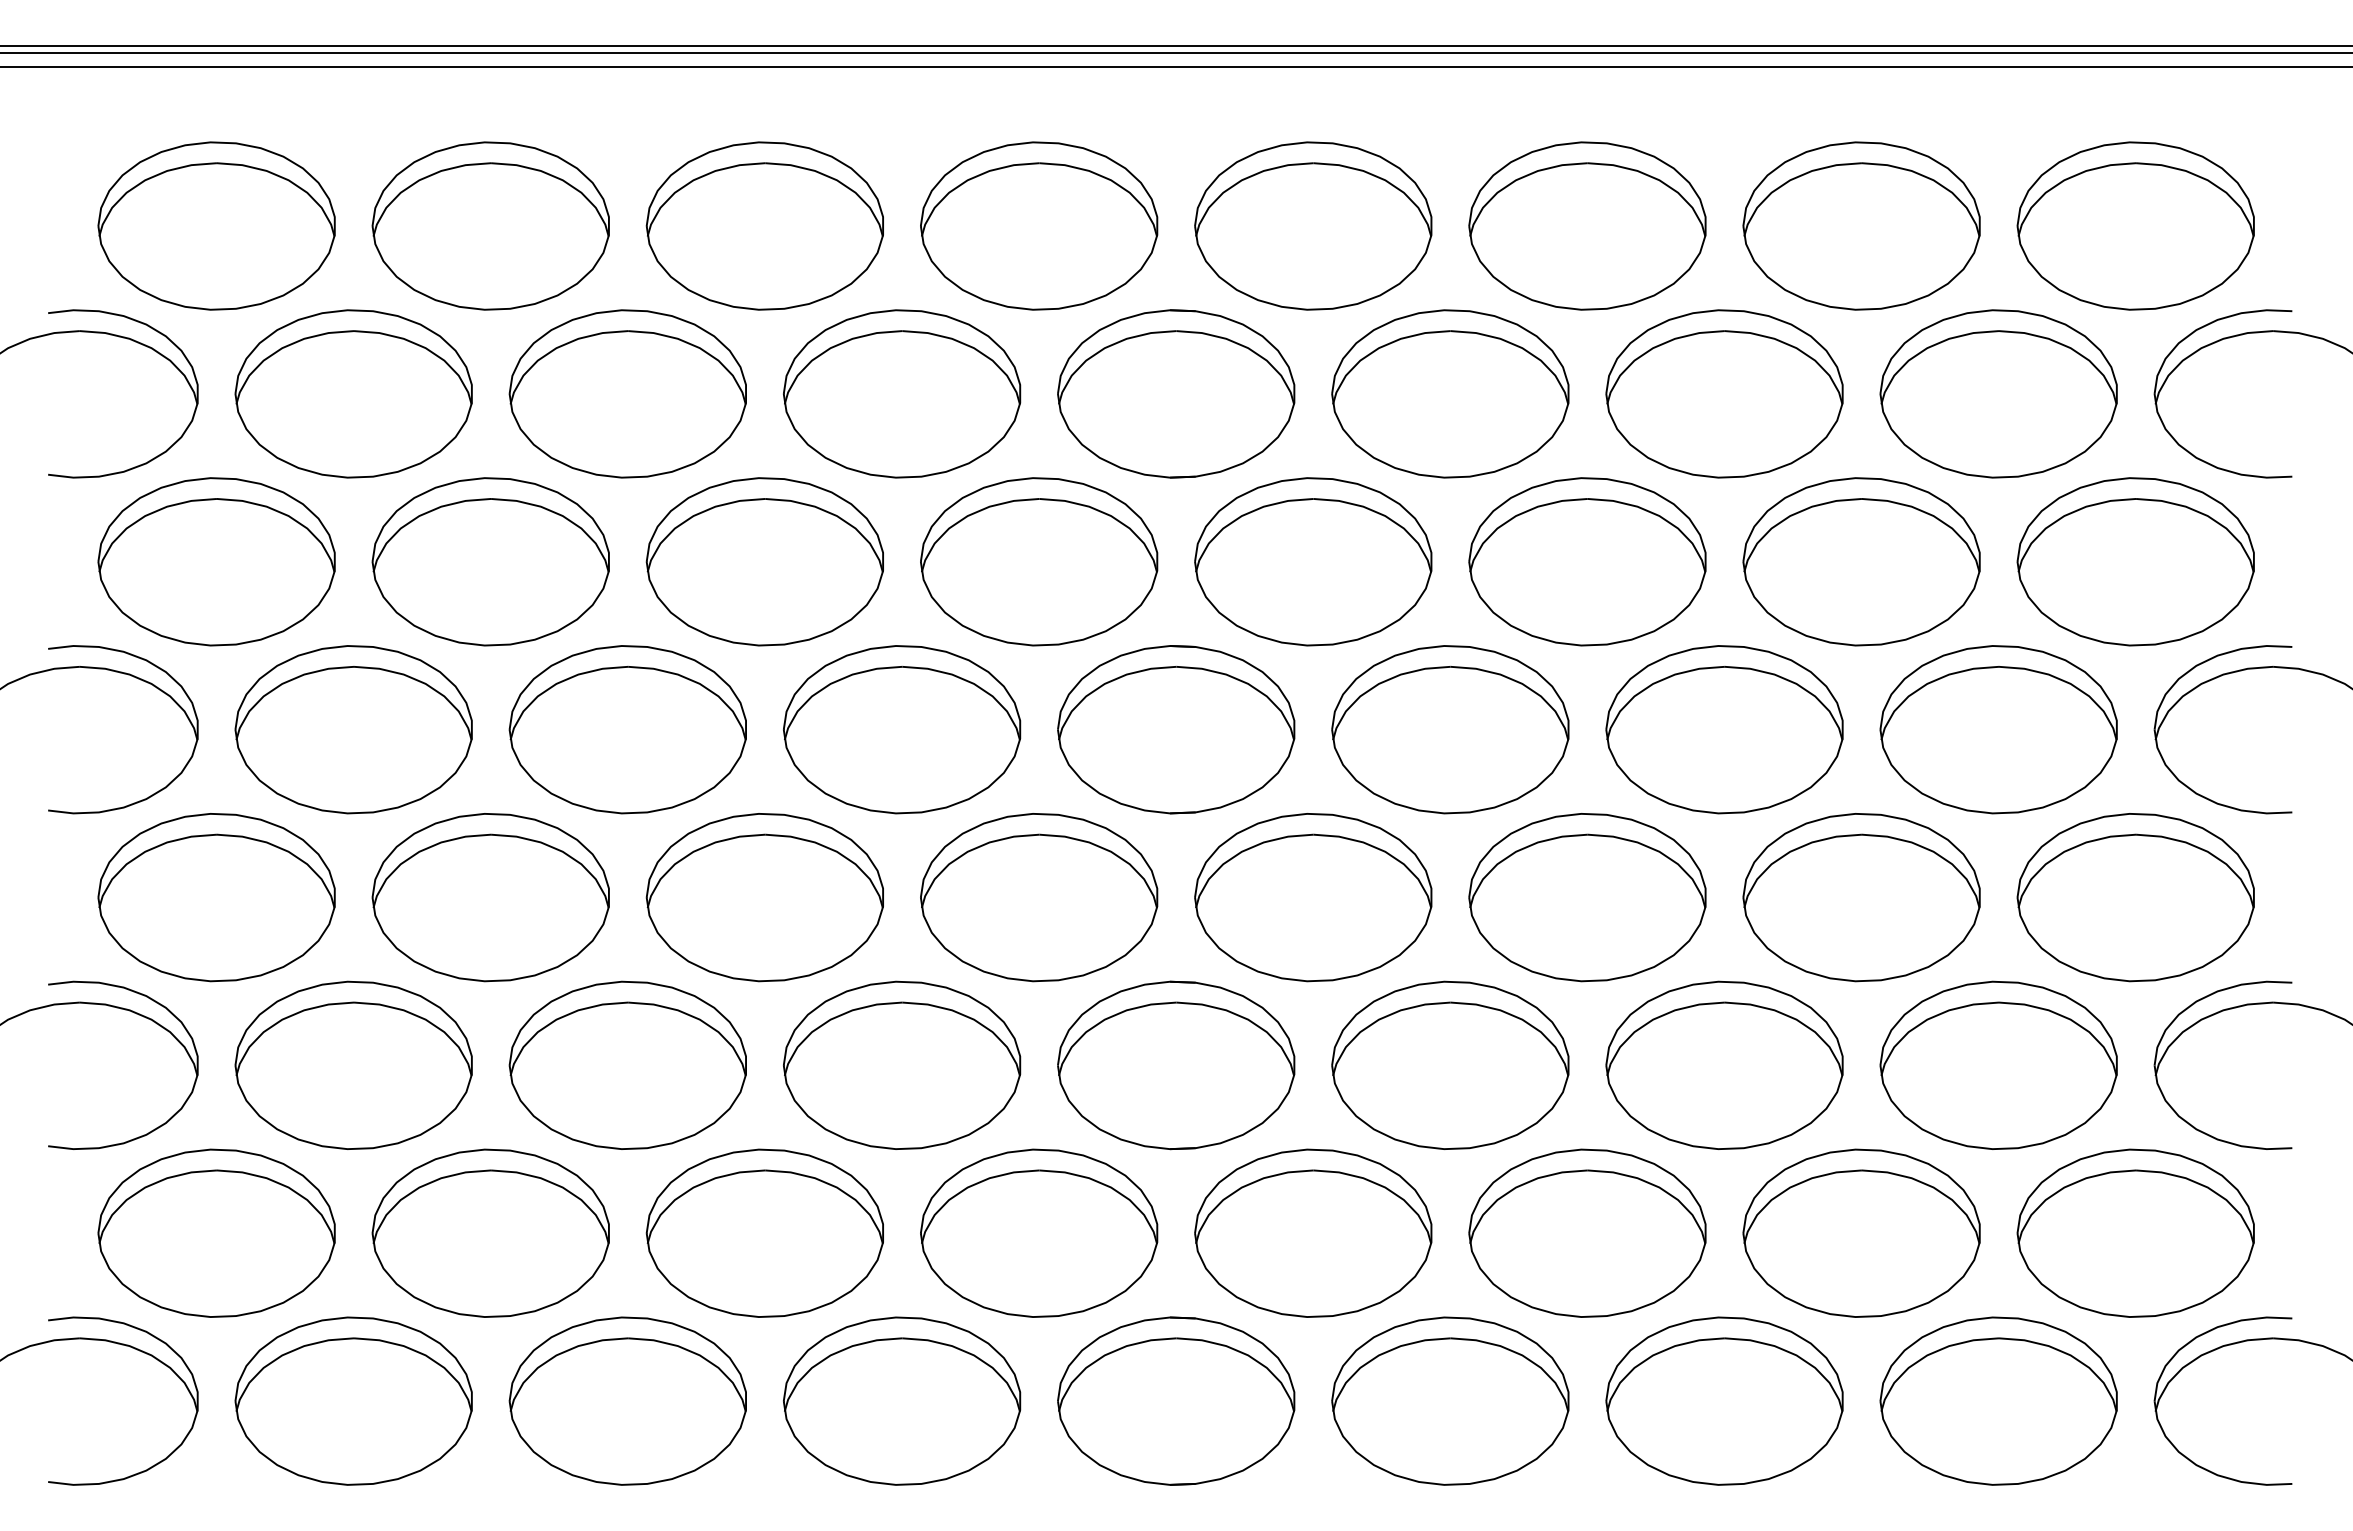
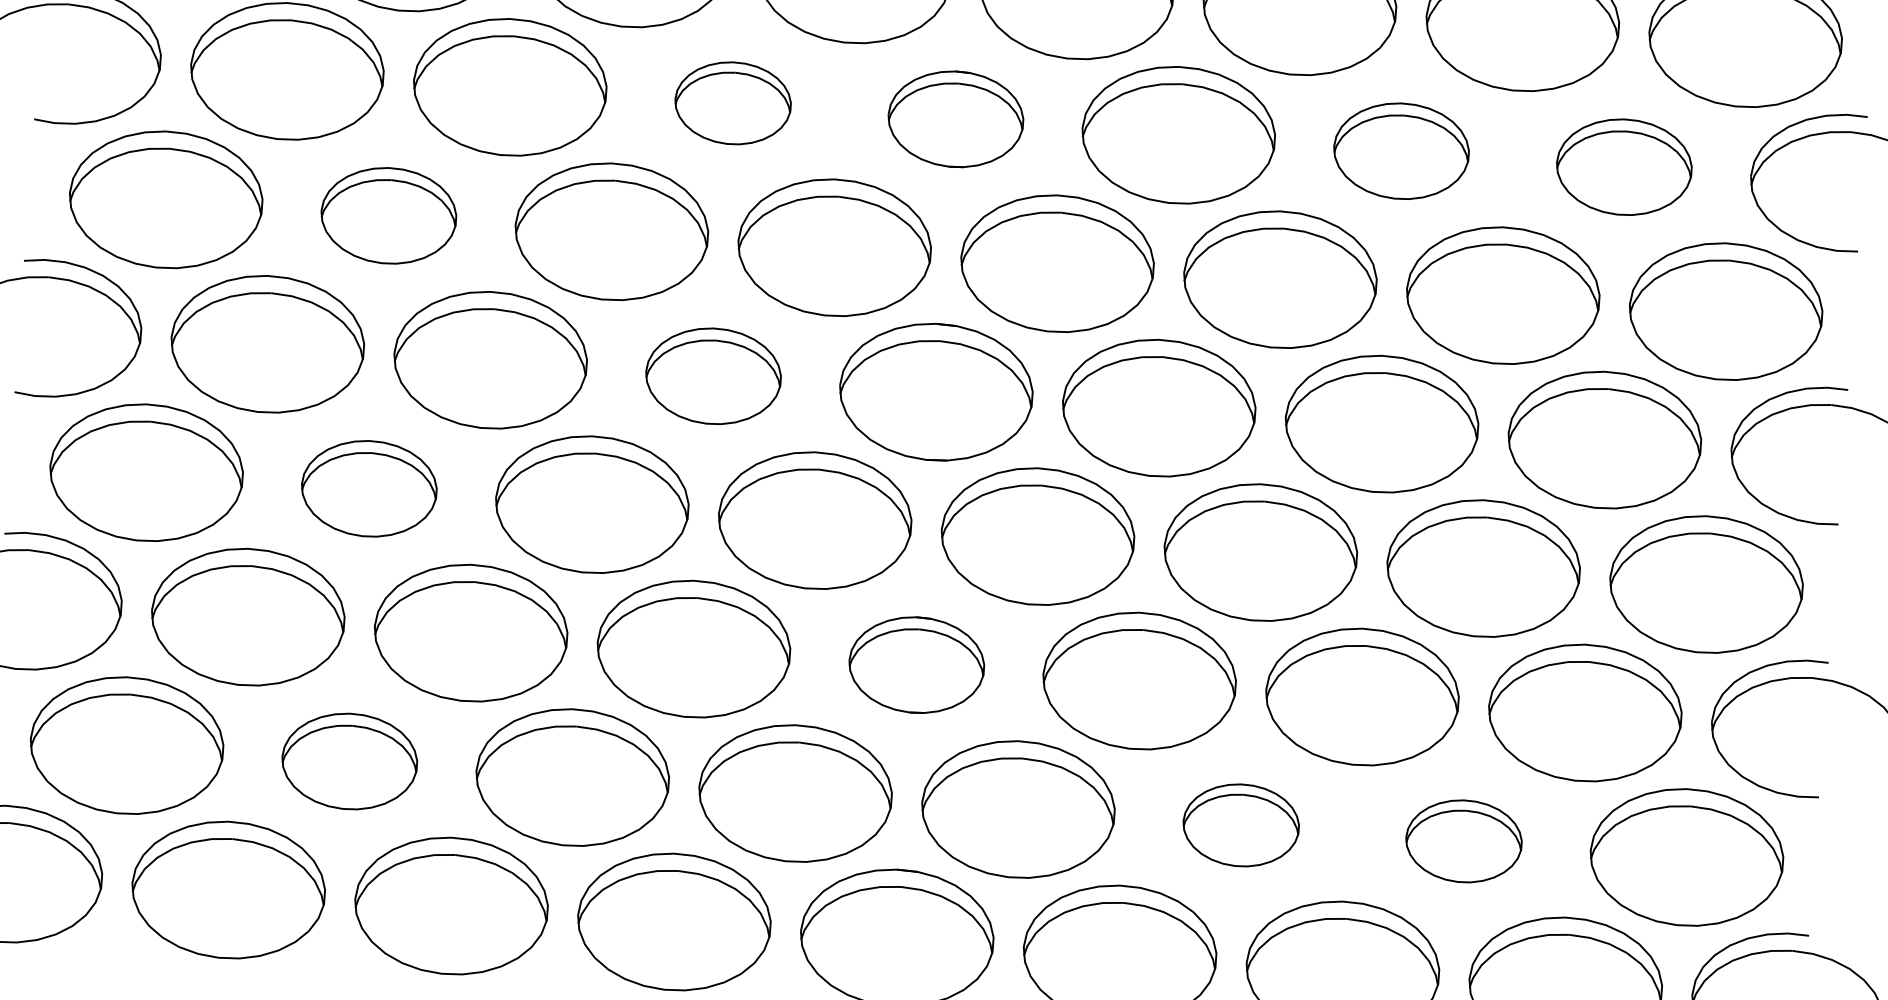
part: (902, 393) -> (733, 103), size x0.6
part: (1176, 393) -> (956, 118), size x0.7
part: (1724, 393) -> (1401, 150), size x0.7
part: (1998, 393) -> (1624, 166), size x0.7
part: (490, 561) -> (388, 215), size x0.7
part: (902, 729) -> (713, 376), size x0.7
part: (490, 897) -> (369, 488), size x0.7
part: (1176, 1065) -> (916, 665), size x0.7
part: (490, 1232) -> (349, 760), size x0.7
part: (1587, 1232) -> (1241, 824), size x0.6
part: (1861, 1232) -> (1463, 840), size x0.6

